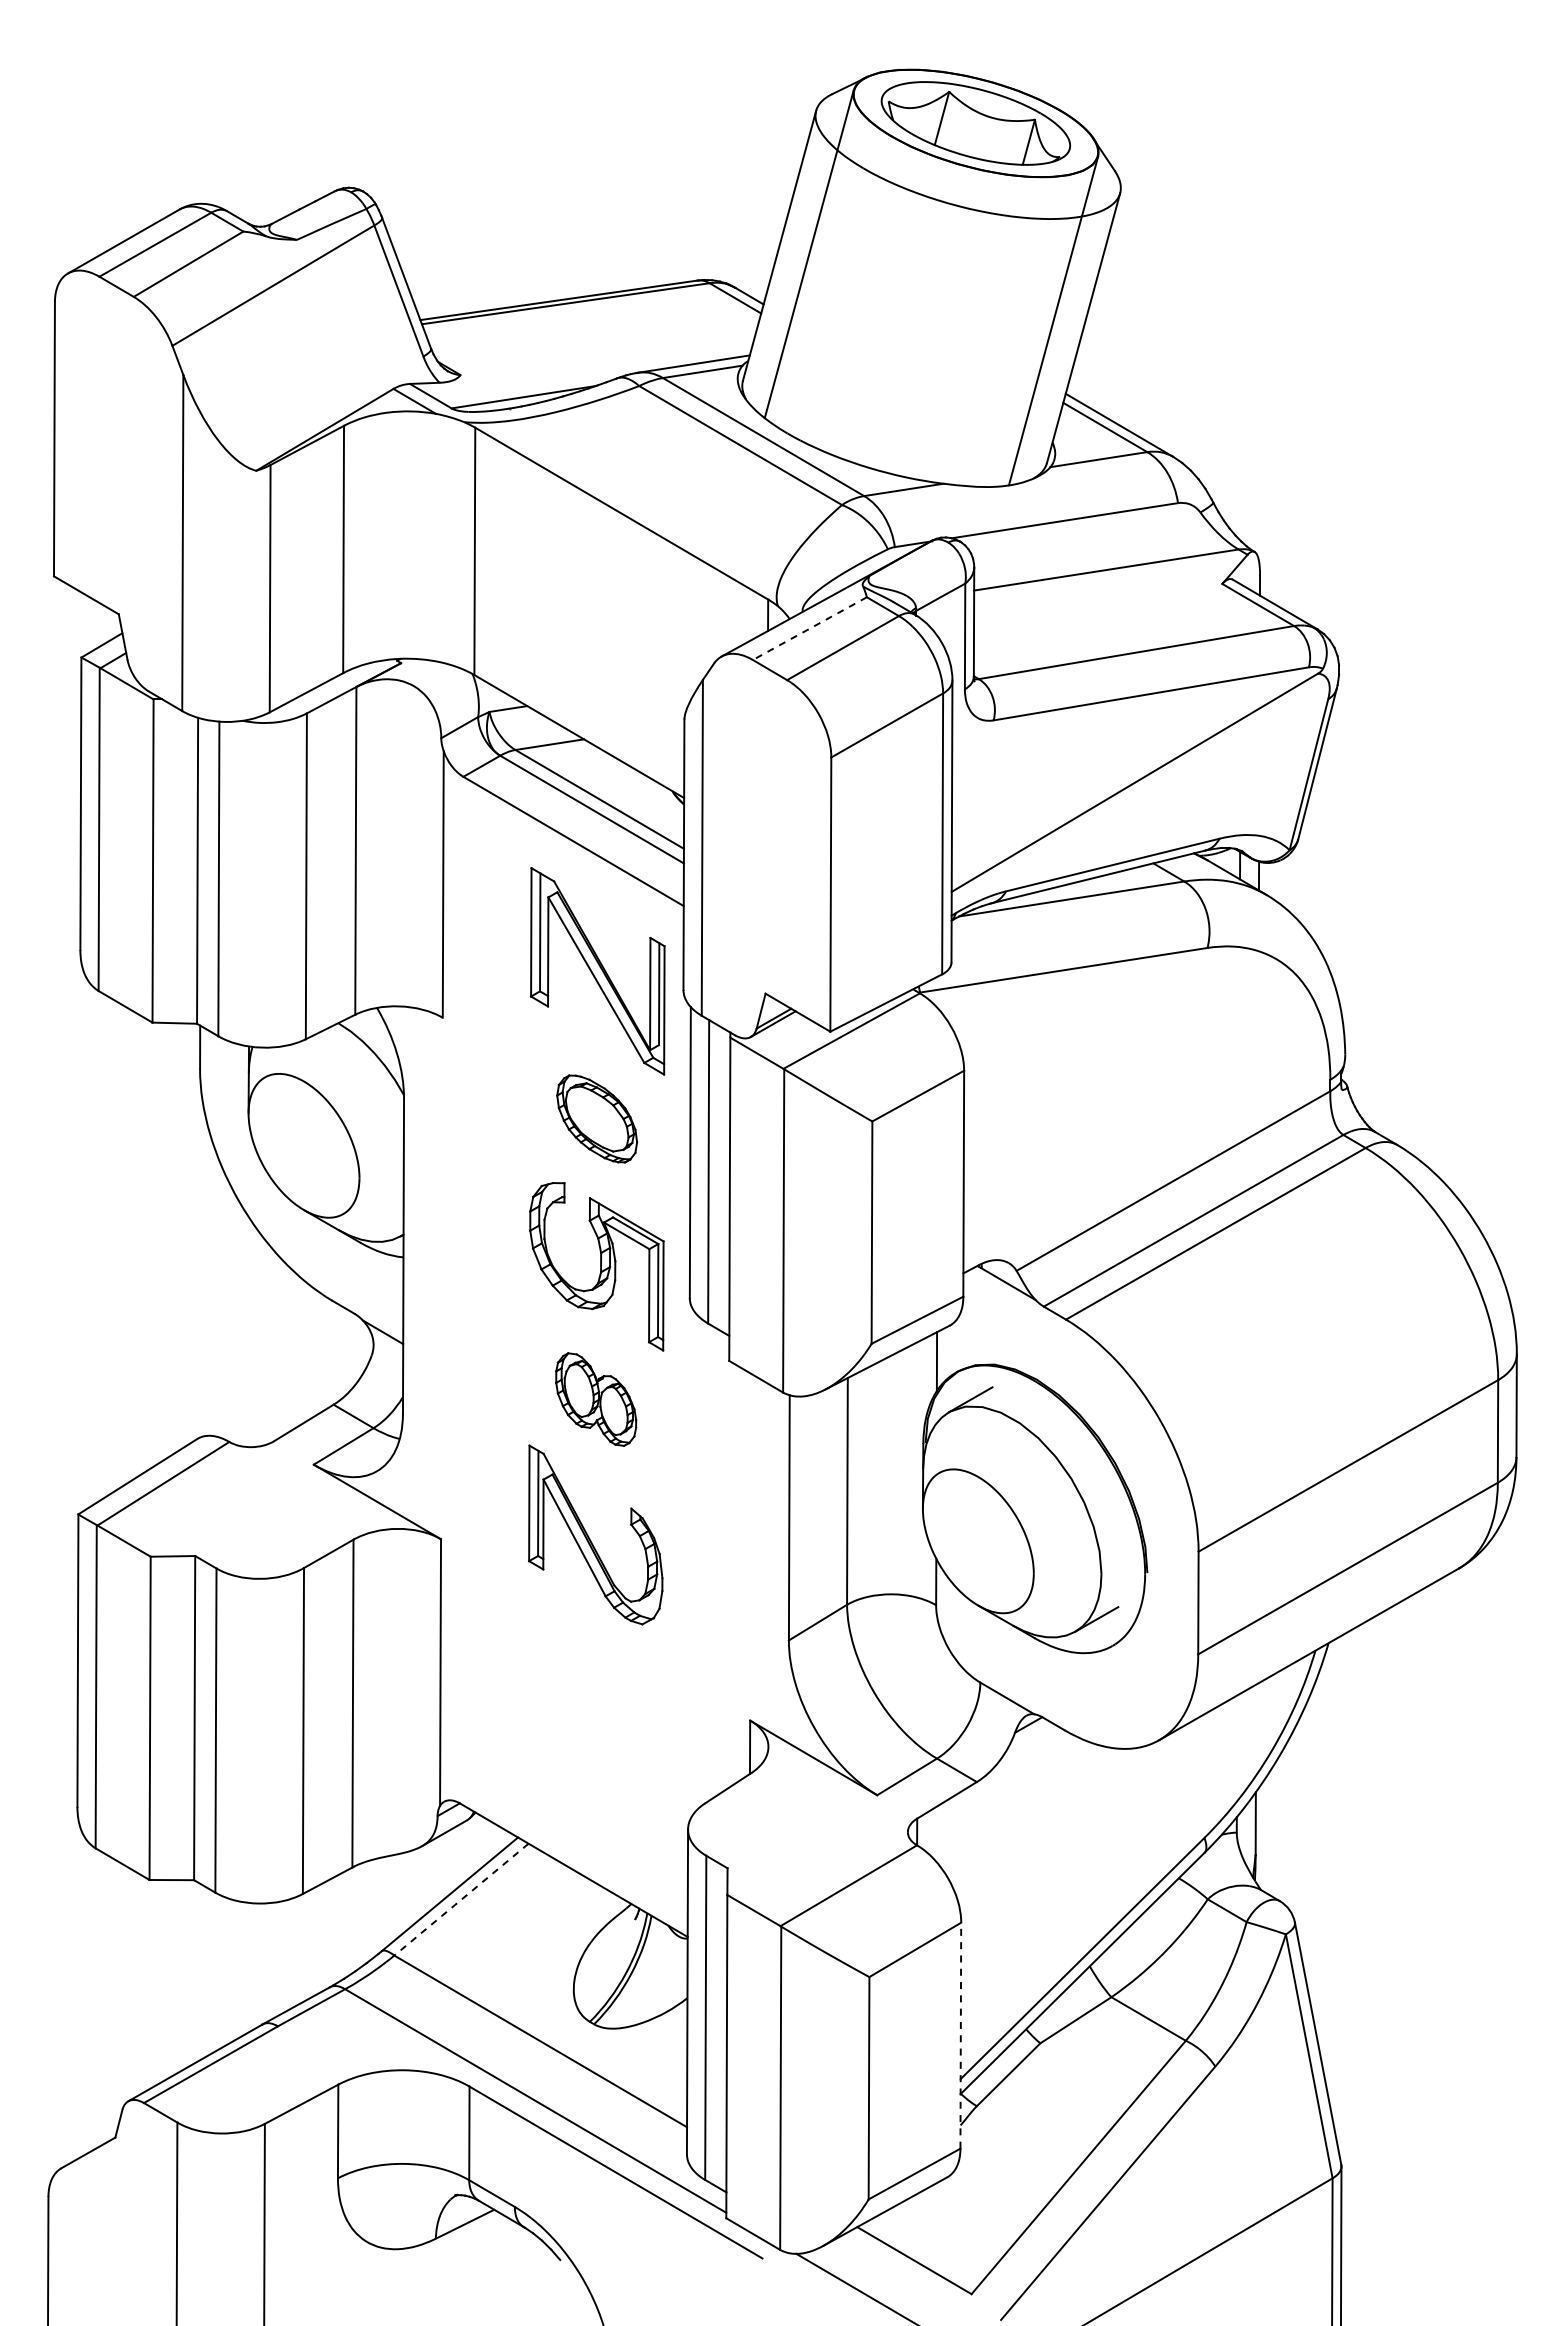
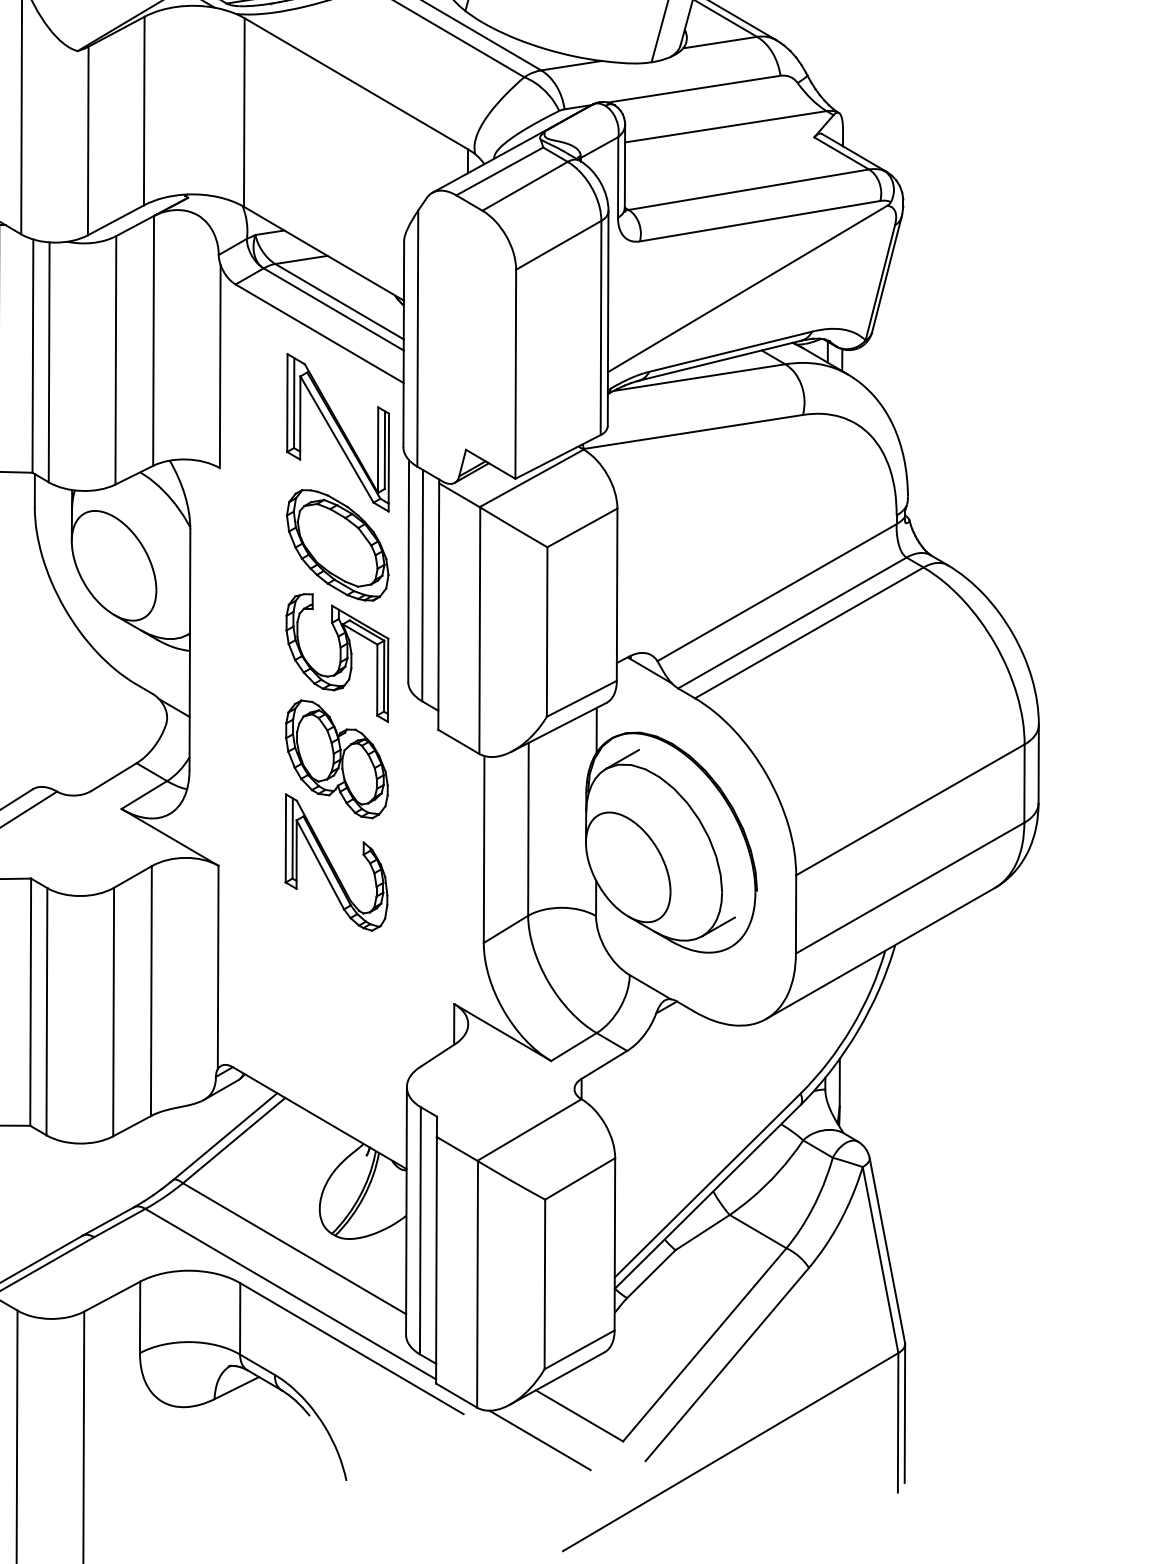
line: (809, 628) -> (499, 171), dashed -> solid
part: (596, 1118) -> (337, 544), size x1.67
part: (595, 1399) -> (336, 759), size x1.67
line: (461, 1899) -> (234, 1140), dashed -> solid
line: (960, 2035) -> (614, 1244), dashed -> solid

